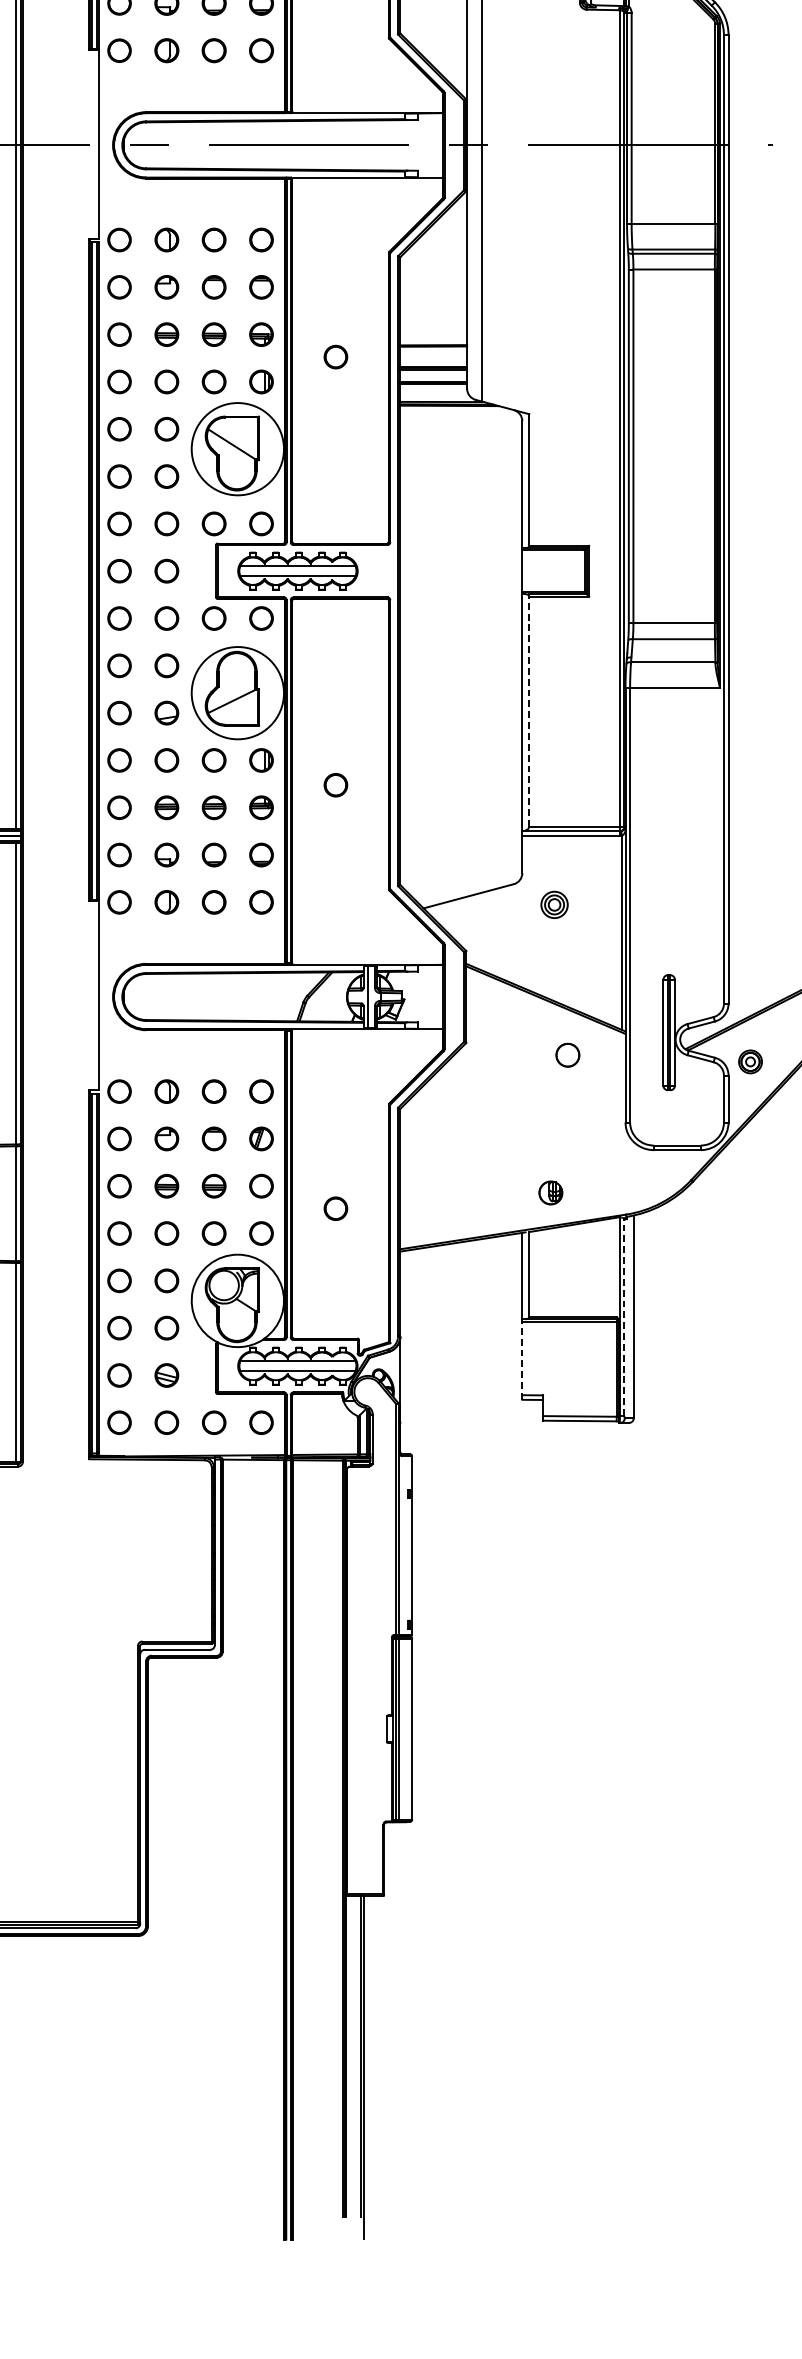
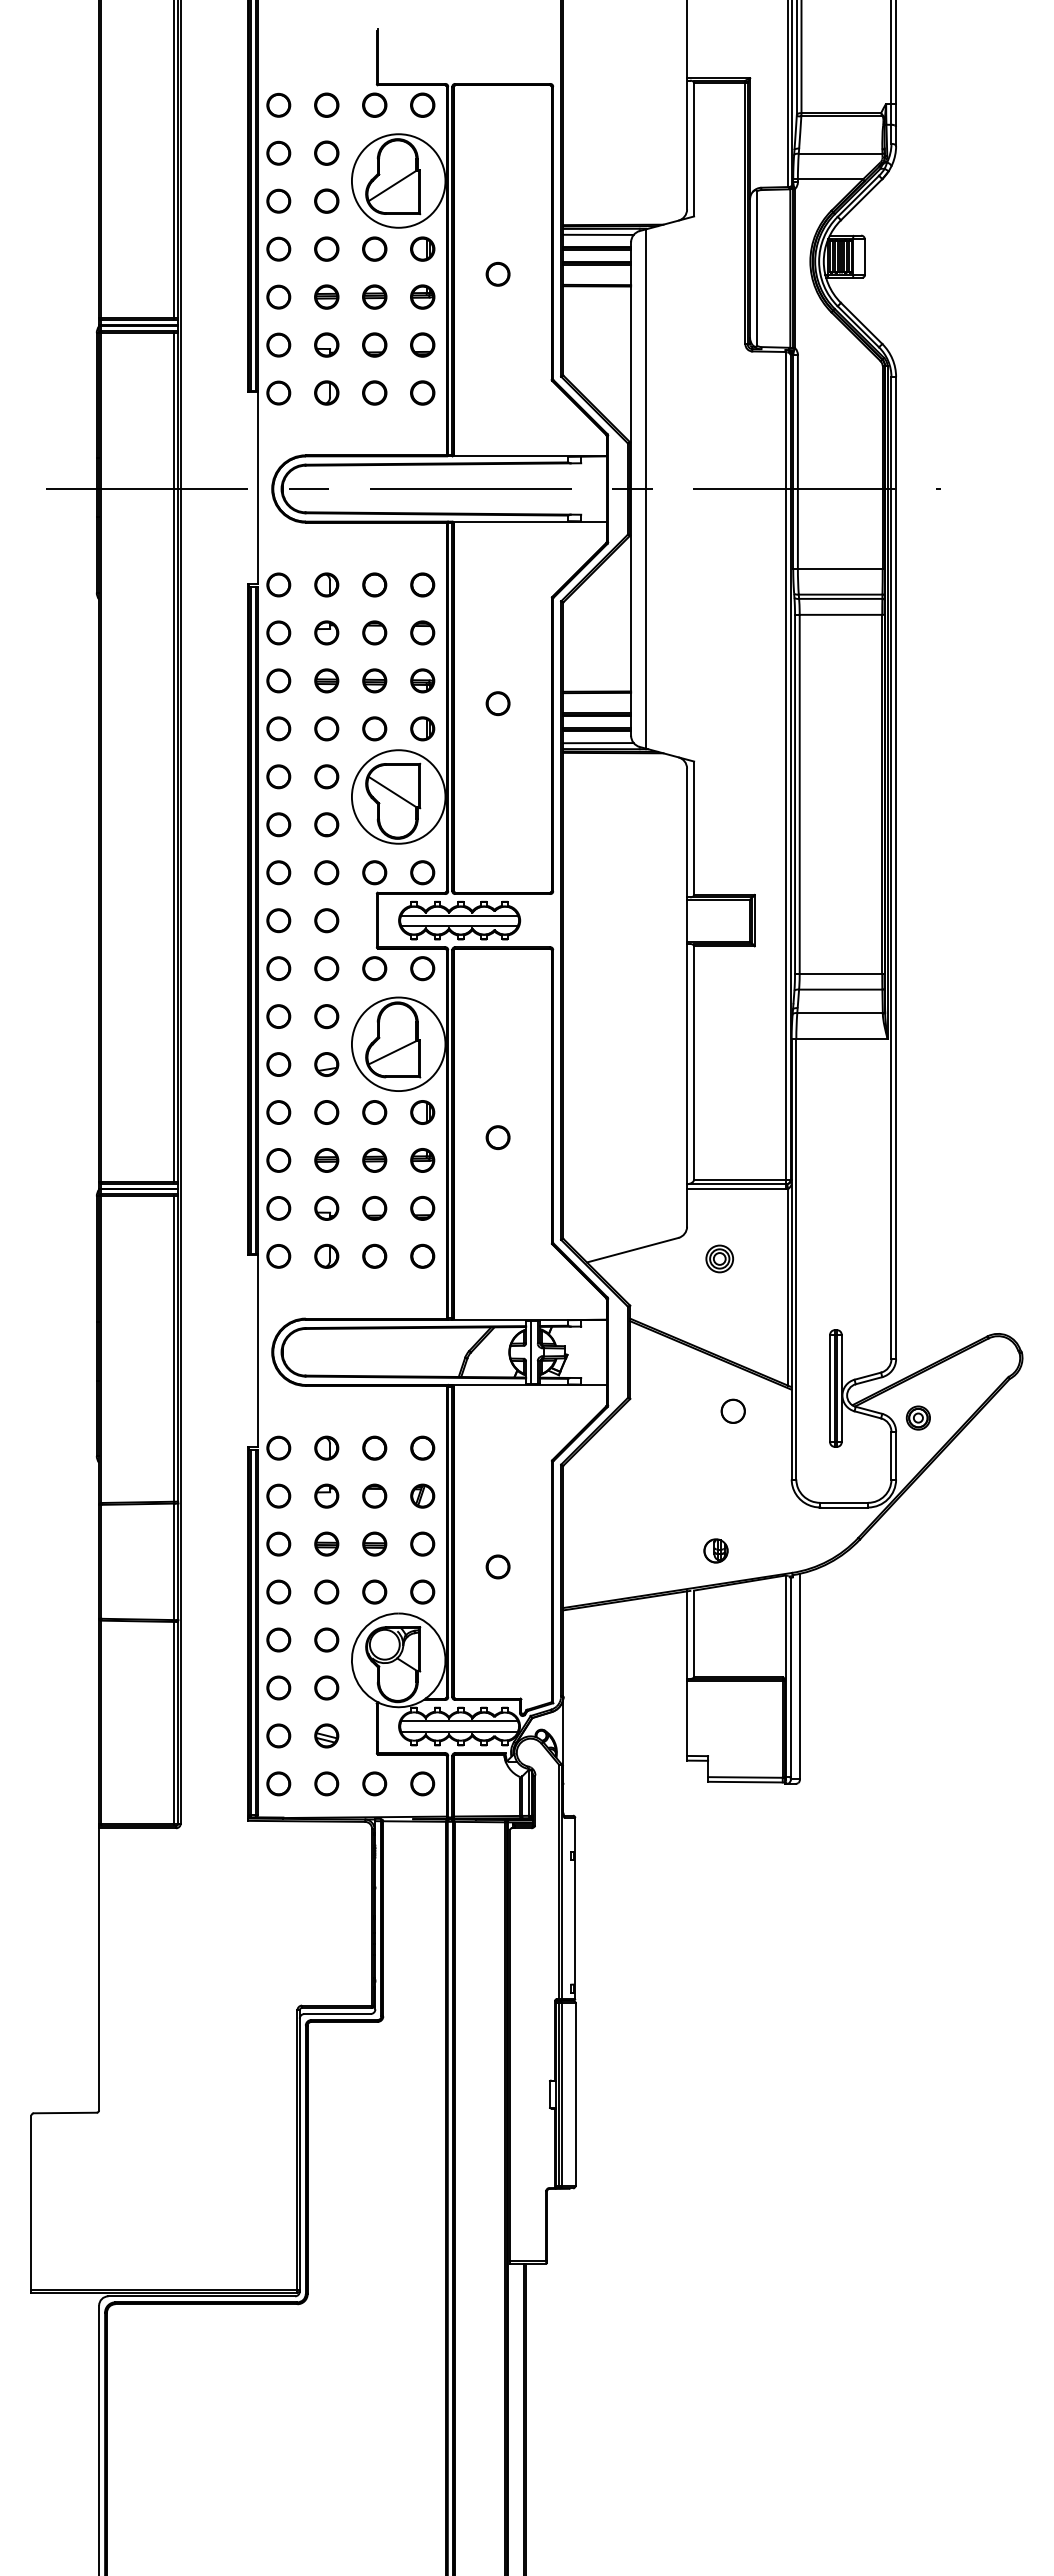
line: (434, 396) -> (598, 743), added
line: (529, 711) -> (694, 1062), dashed -> solid
line: (624, 1317) -> (790, 1677), dashed -> solid
line: (522, 1359) -> (687, 1719), dashed -> solid

